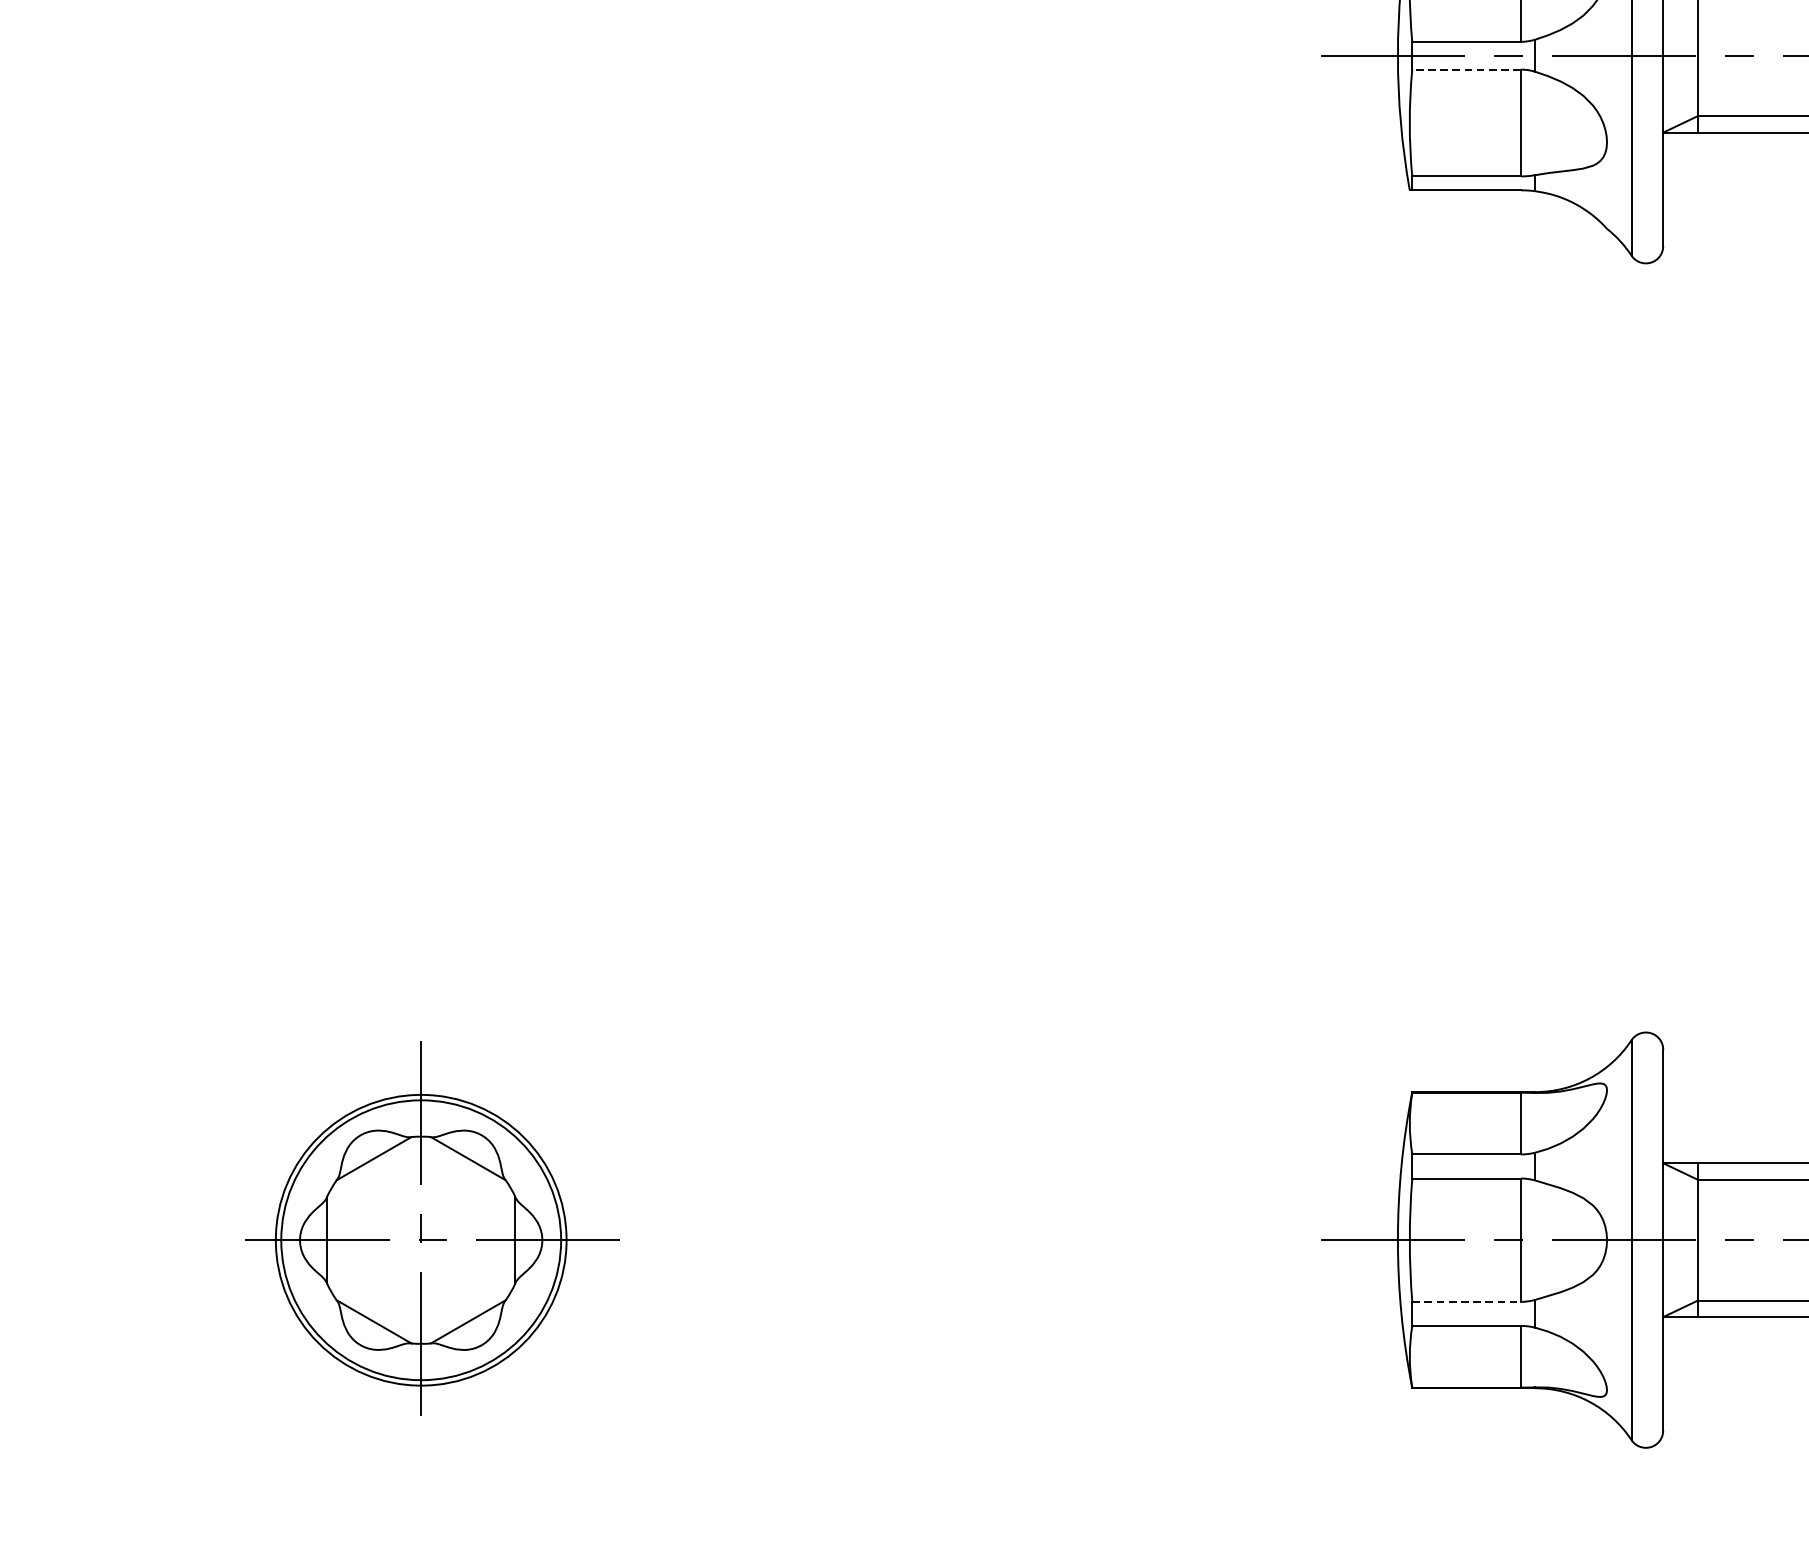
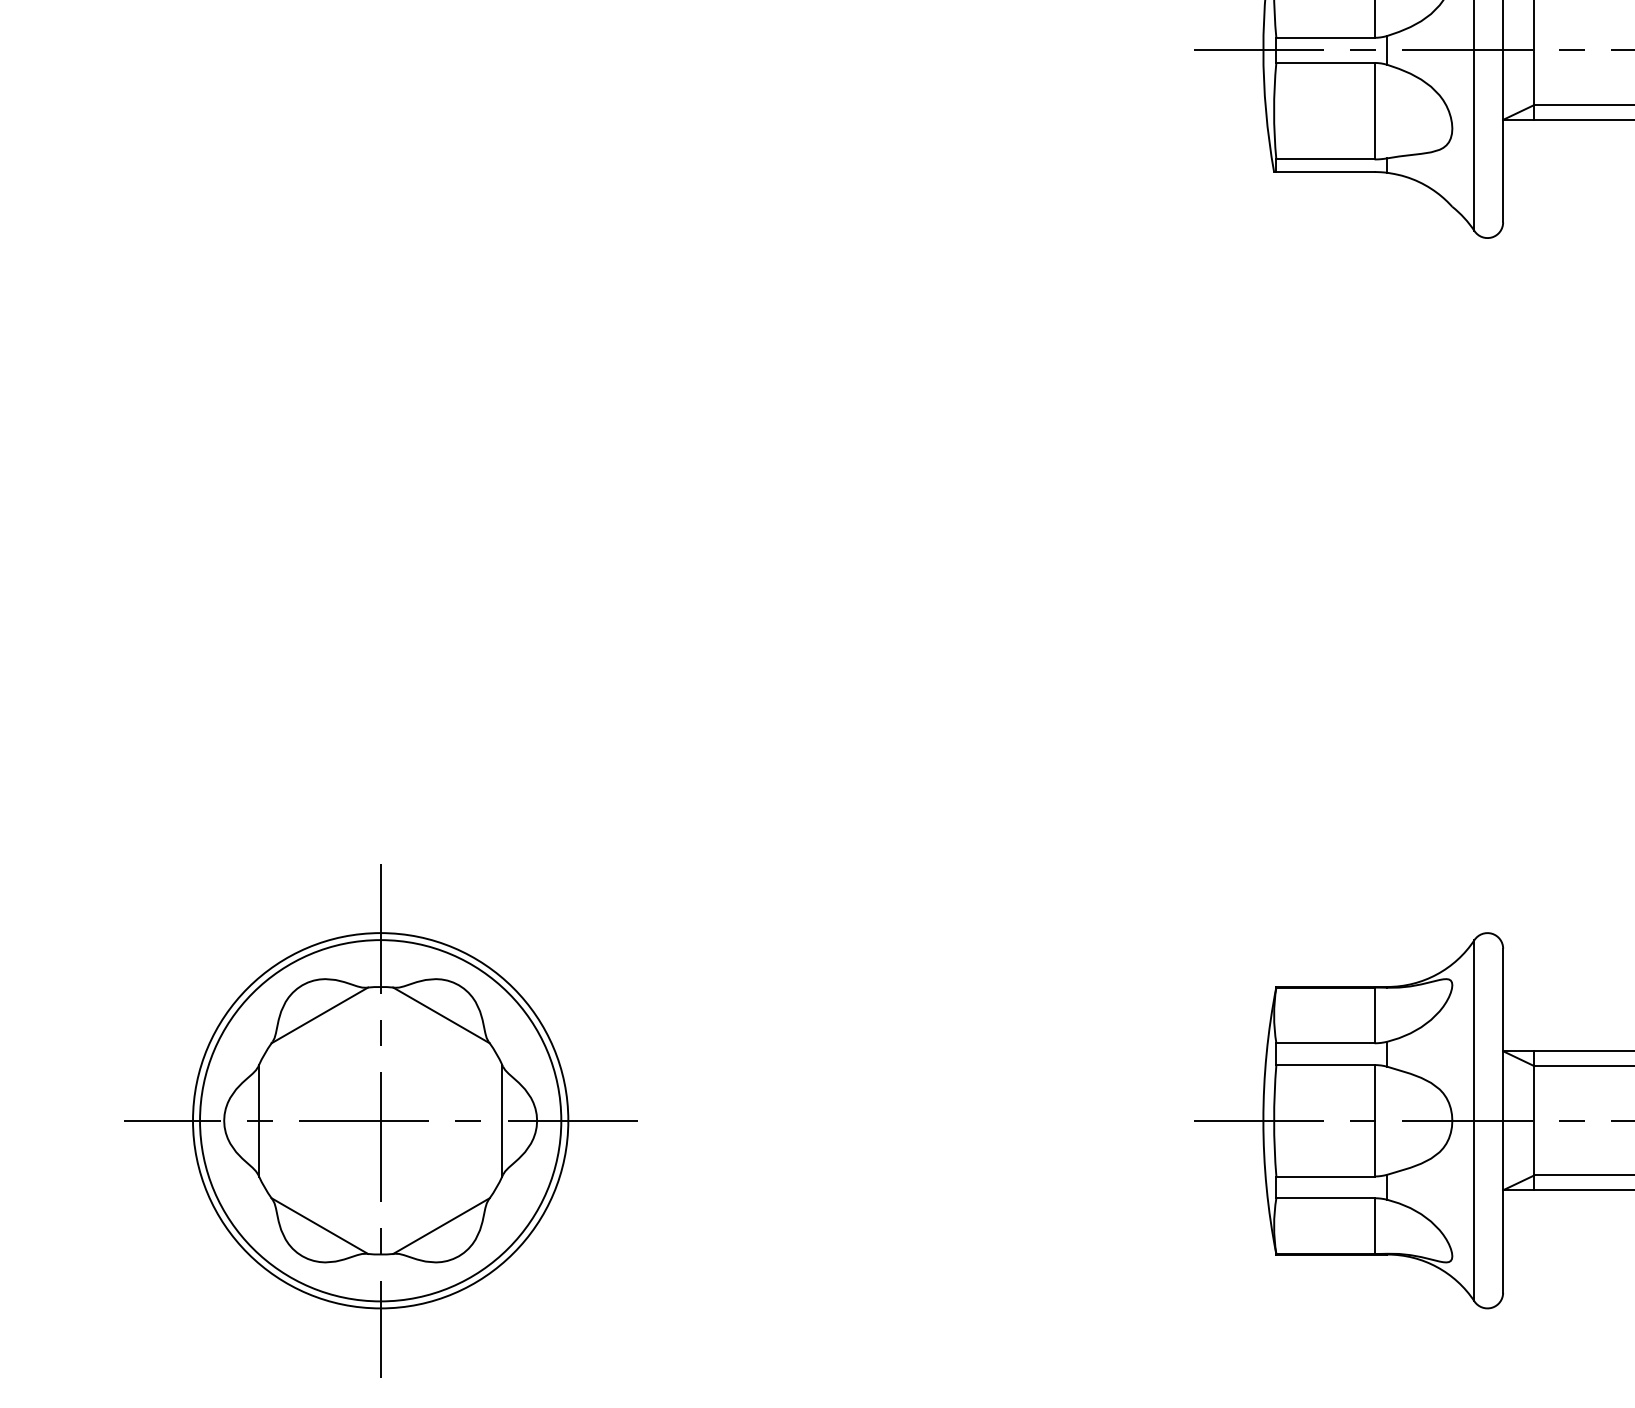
line: (1465, 69) -> (1324, 62), dashed -> solid
part: (420, 1239) -> (380, 1120), size x1.43
line: (1466, 1301) -> (1325, 1176), dashed -> solid

